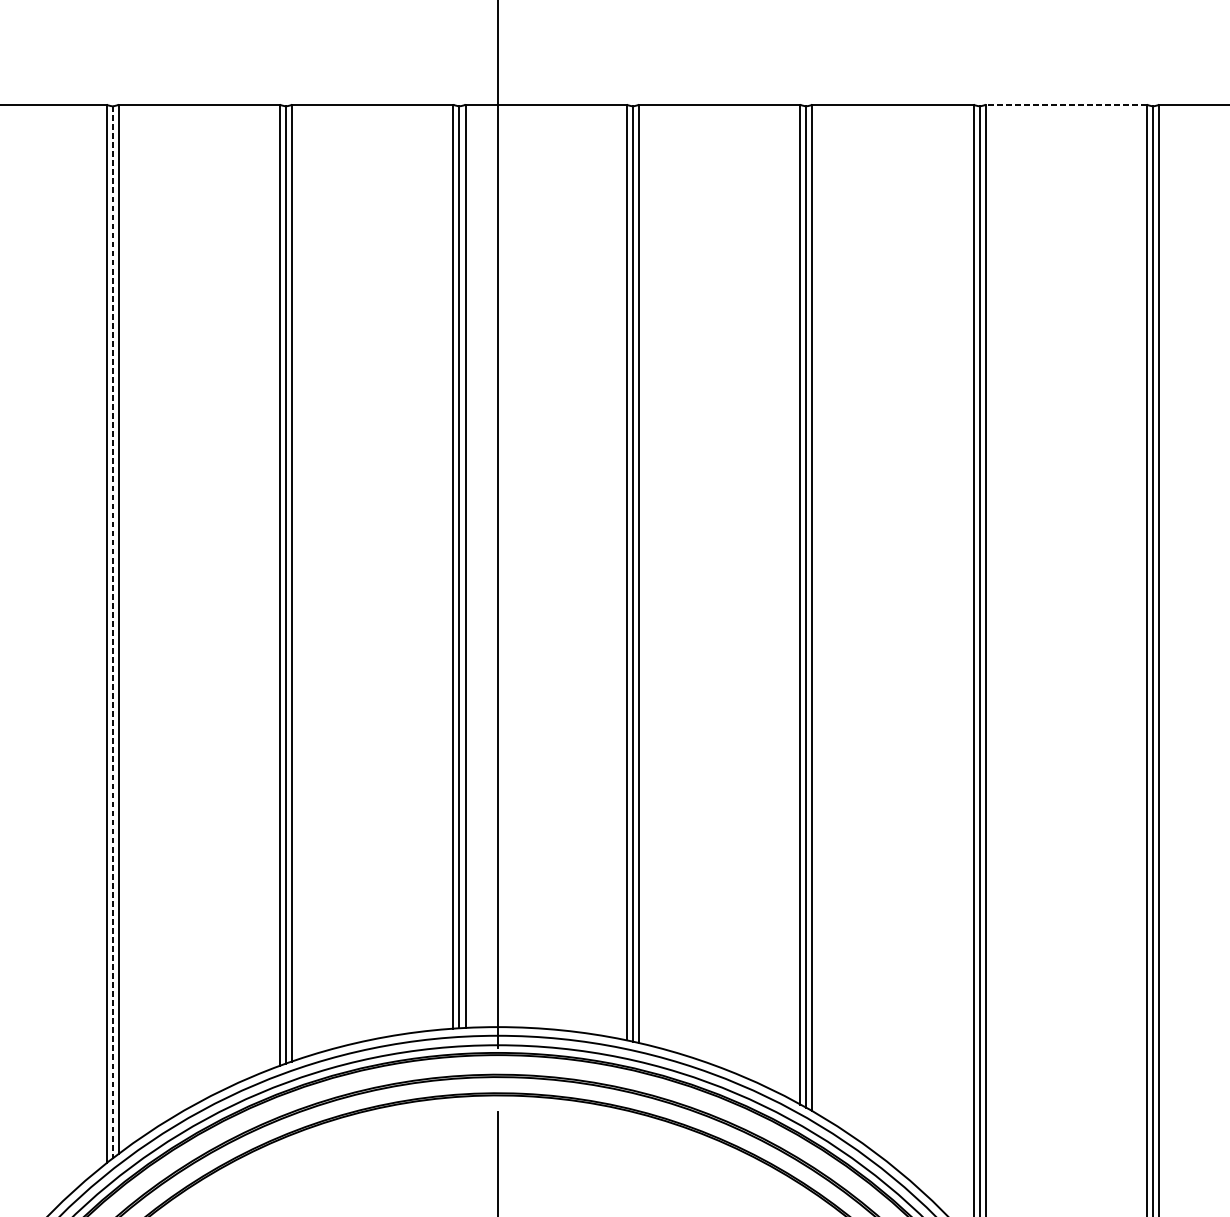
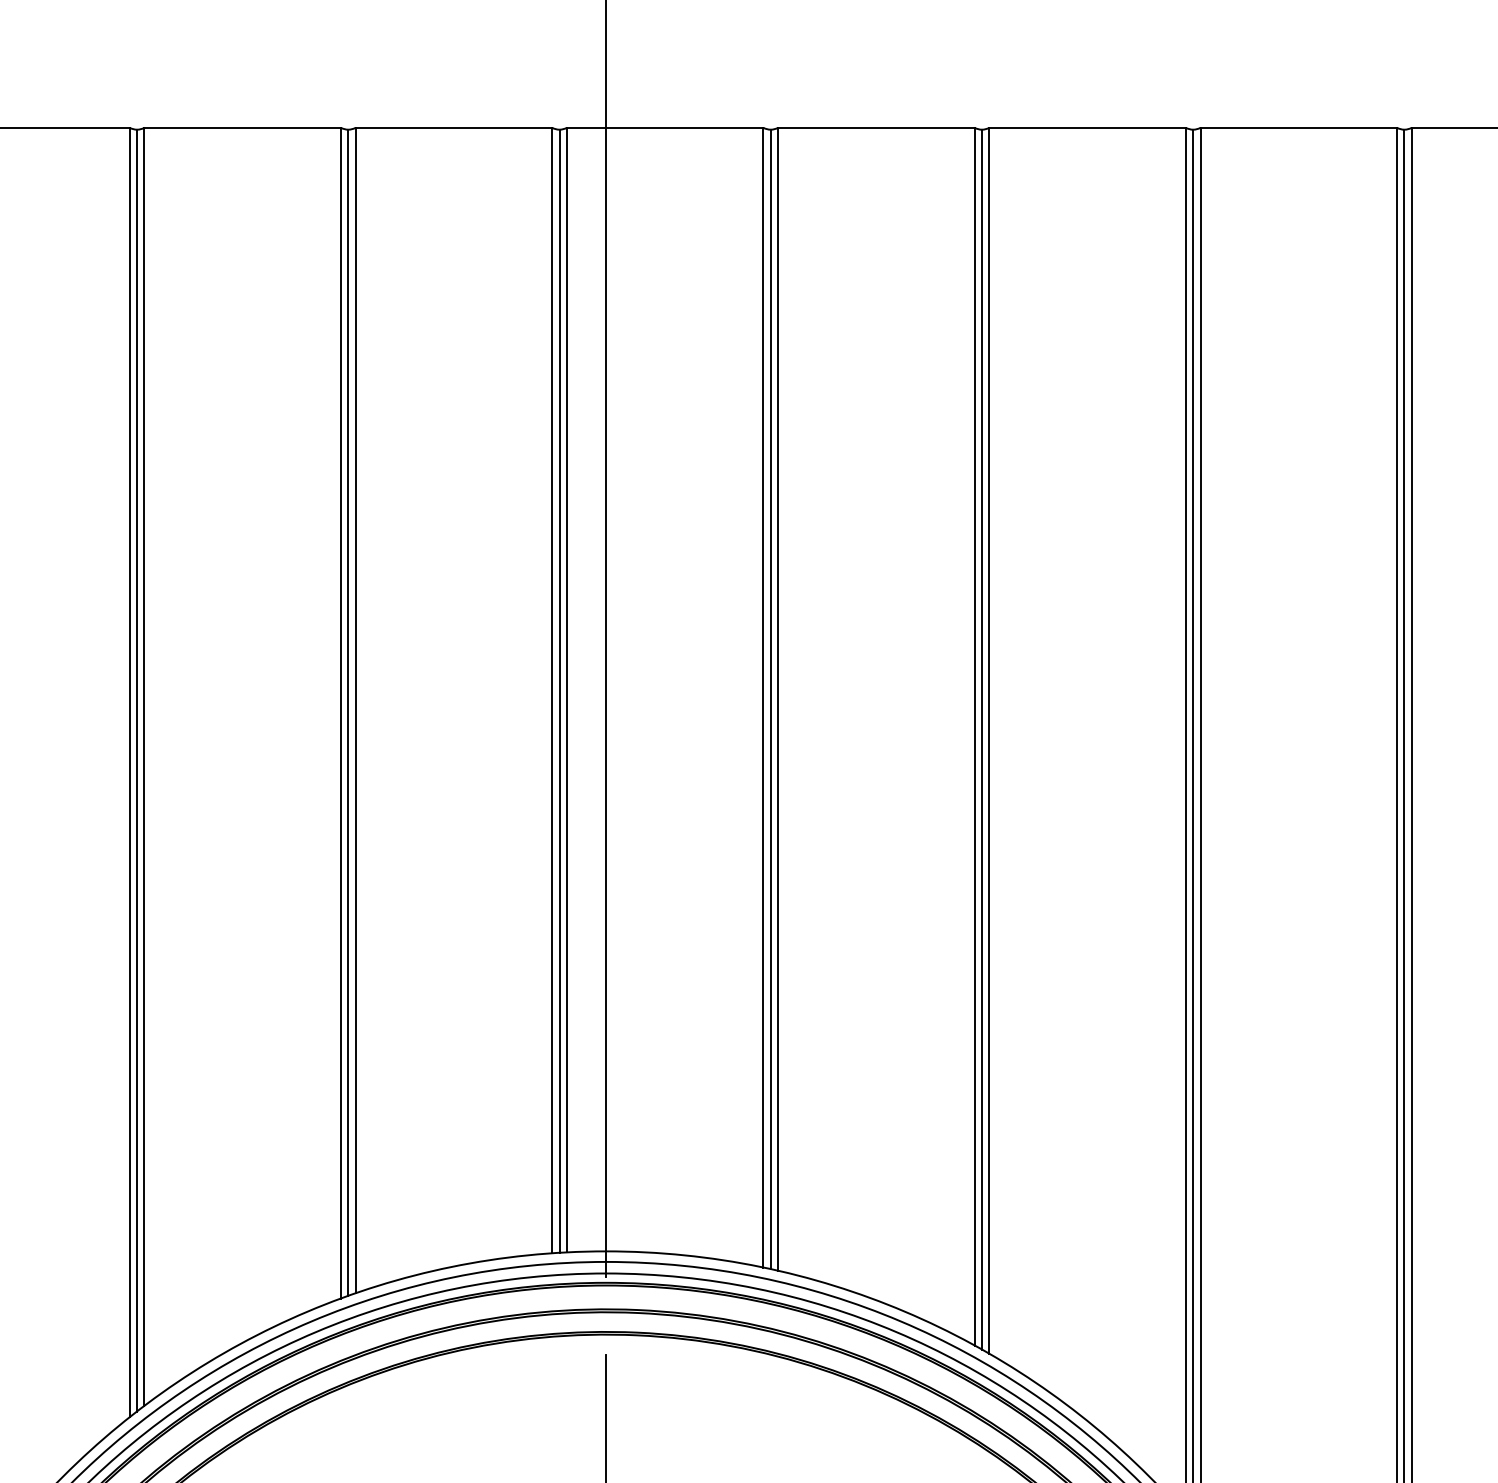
line: (1066, 104) -> (1298, 127), dashed -> solid
line: (112, 632) -> (137, 770), dashed -> solid

